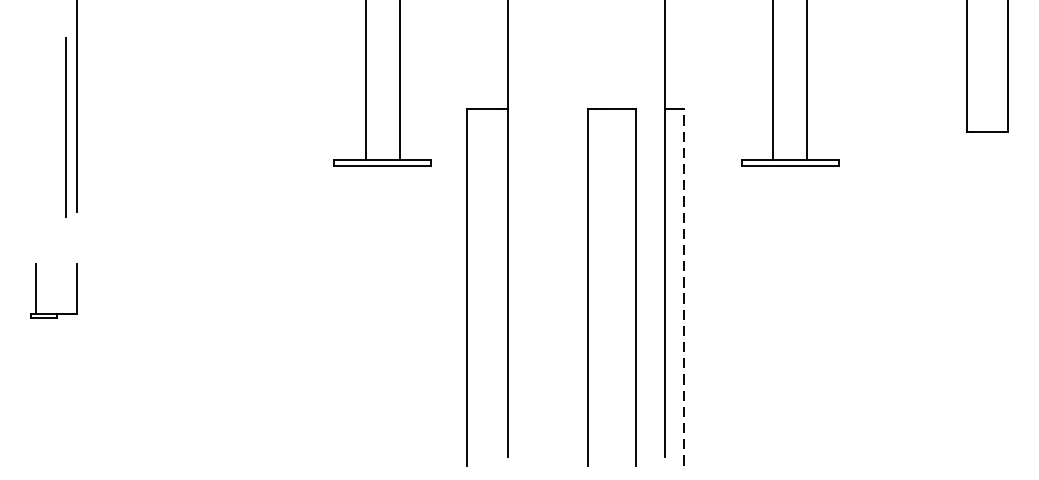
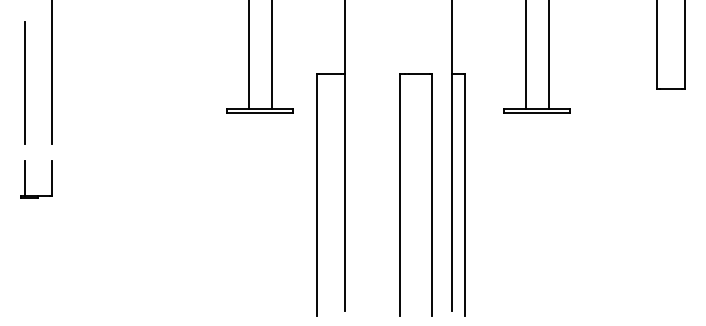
line: (65, 127) -> (24, 82), moved
line: (683, 286) -> (464, 194), dashed -> solid
part: (37, 290) -> (25, 179), moved

